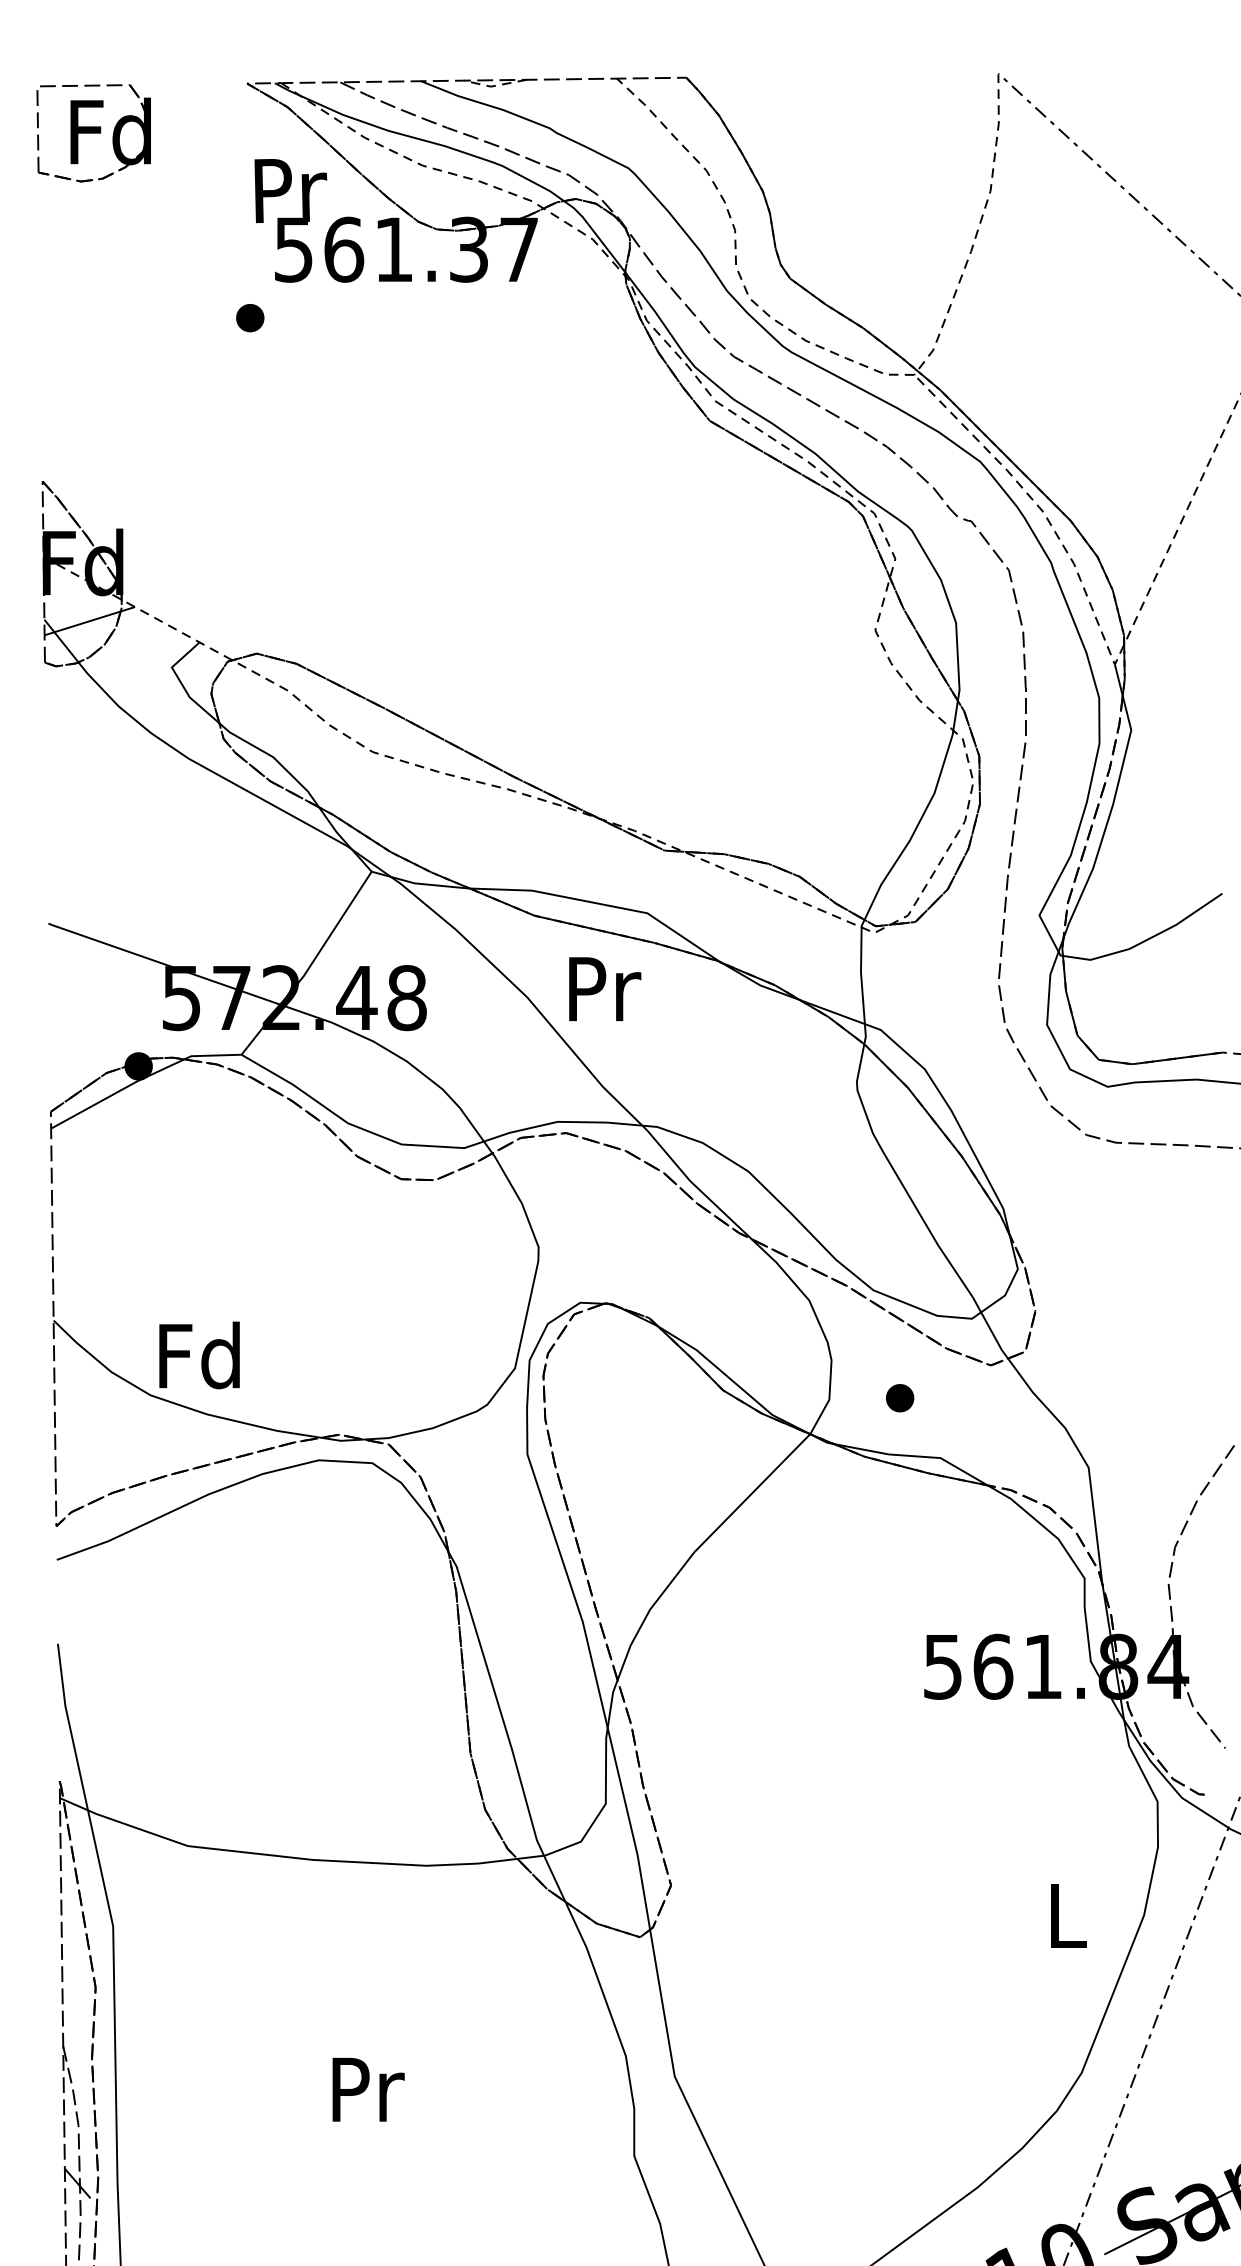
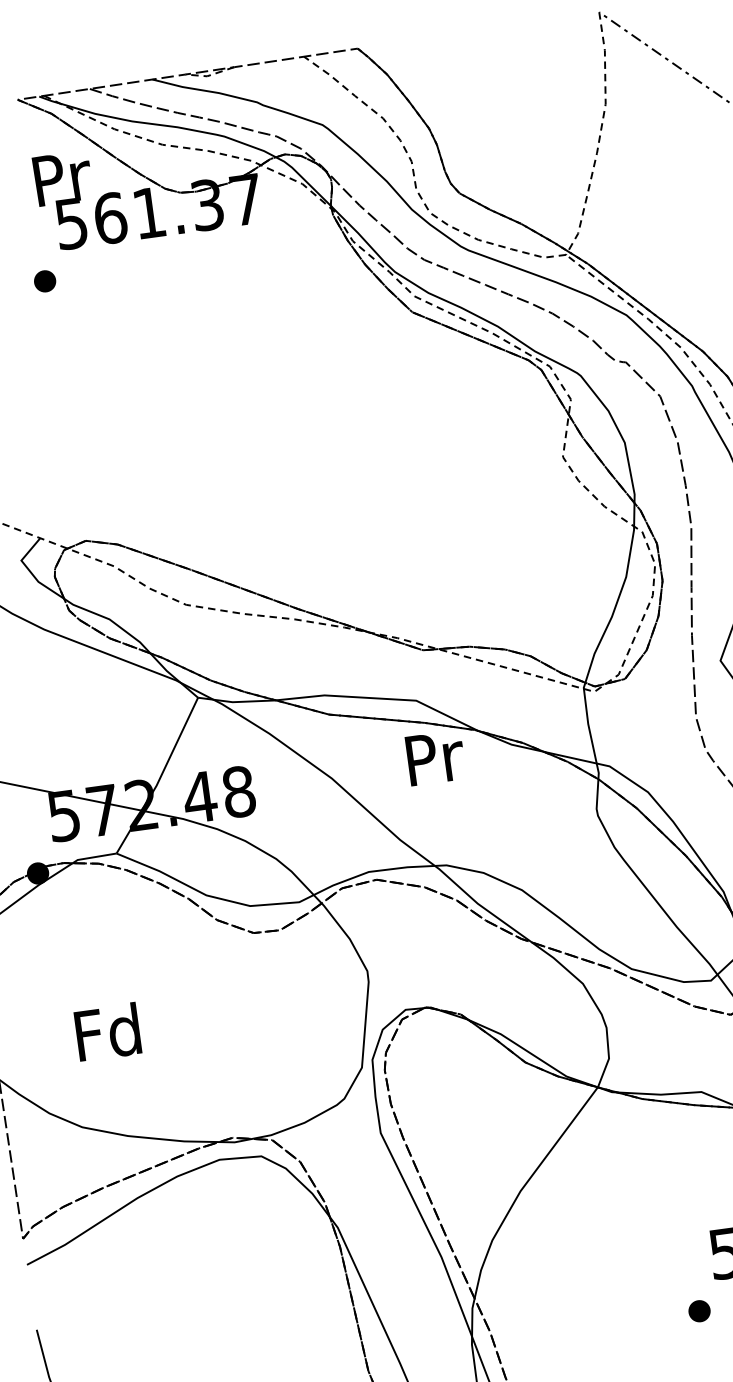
text: (605, 989) -> (436, 758), moved
text: (199, 1355) -> (107, 1032), moved
part: (900, 1398) -> (699, 1311), moved

